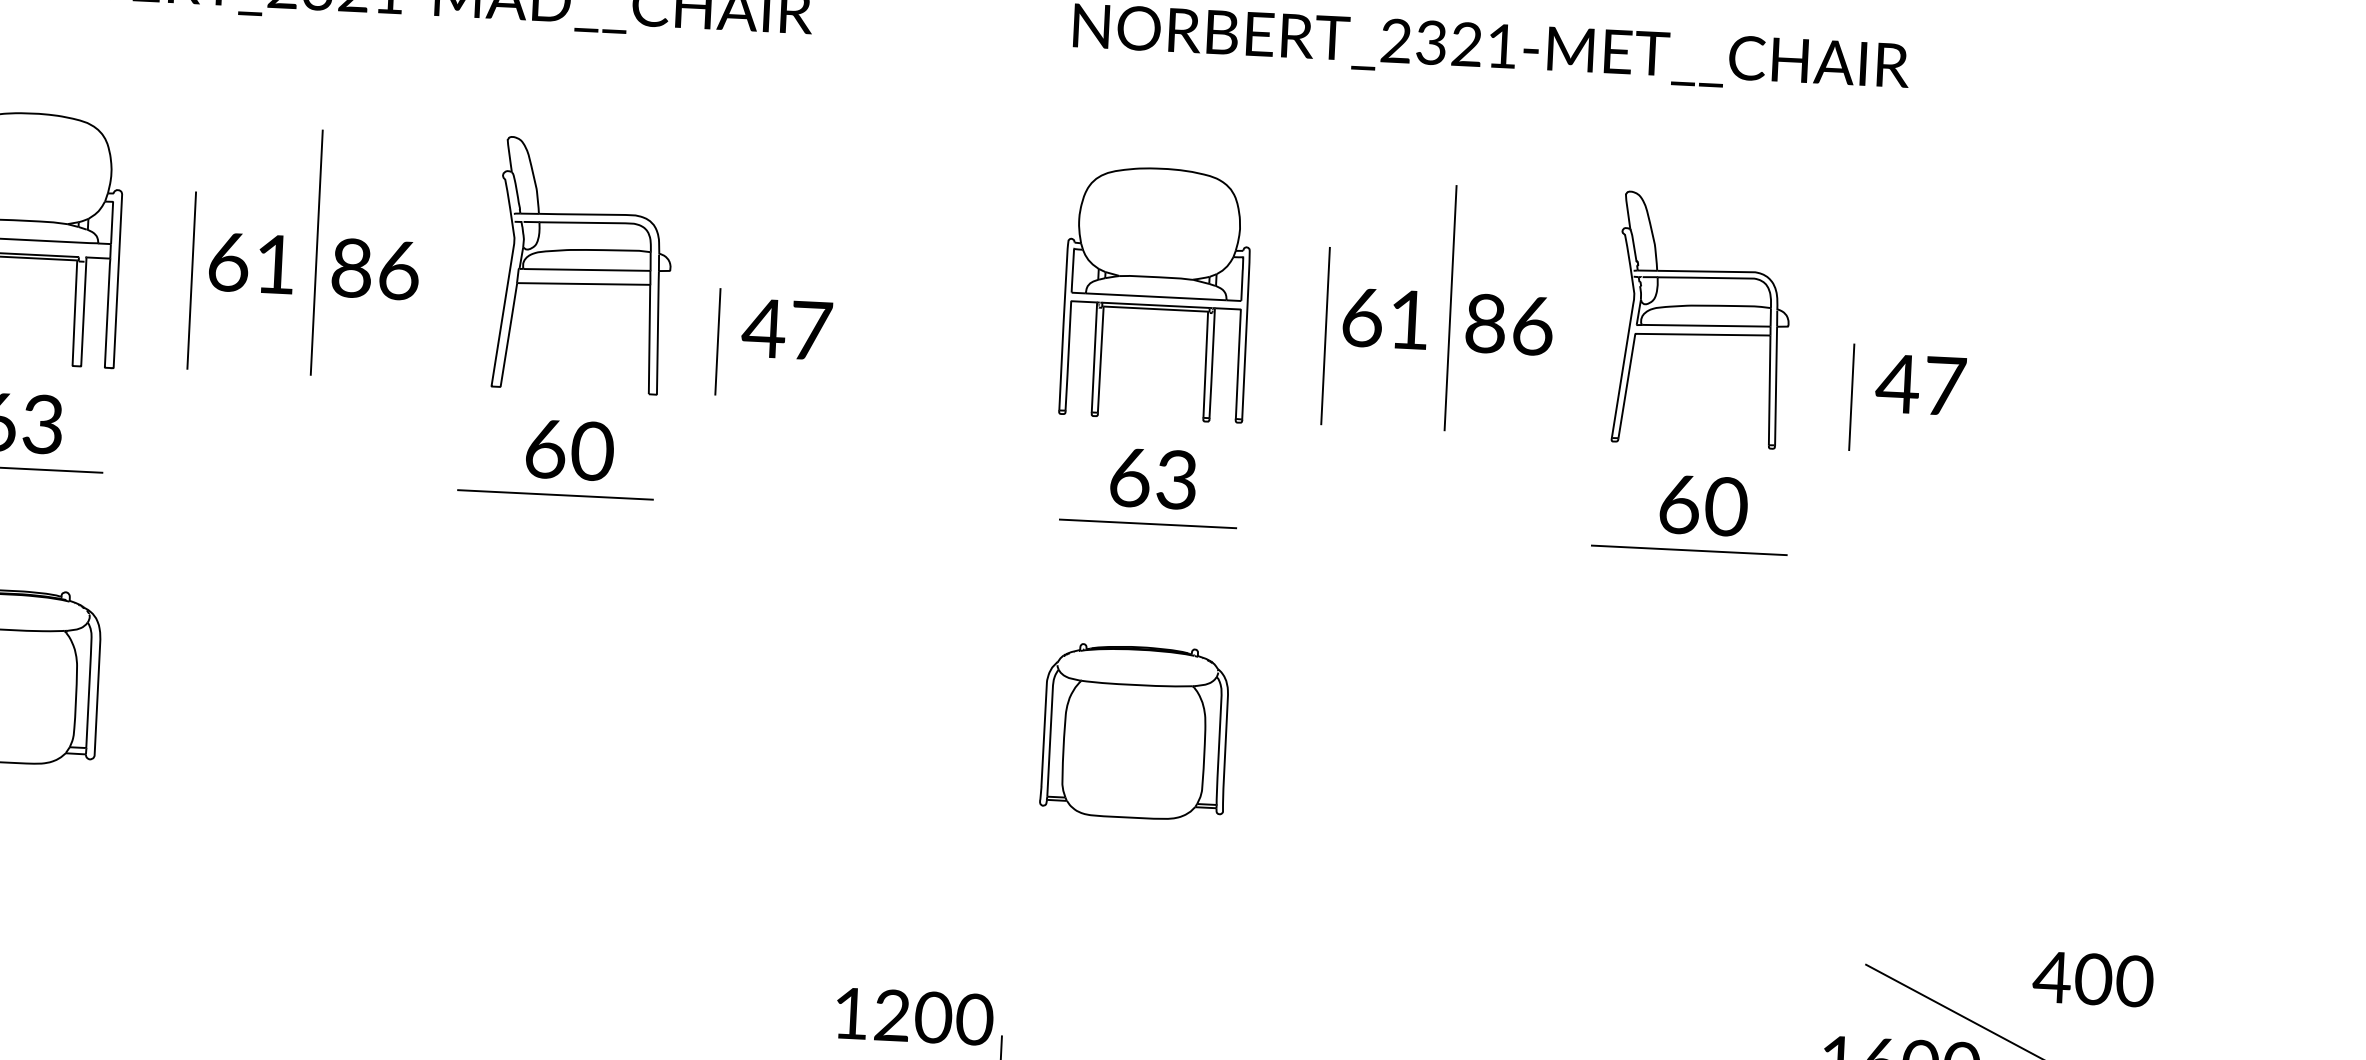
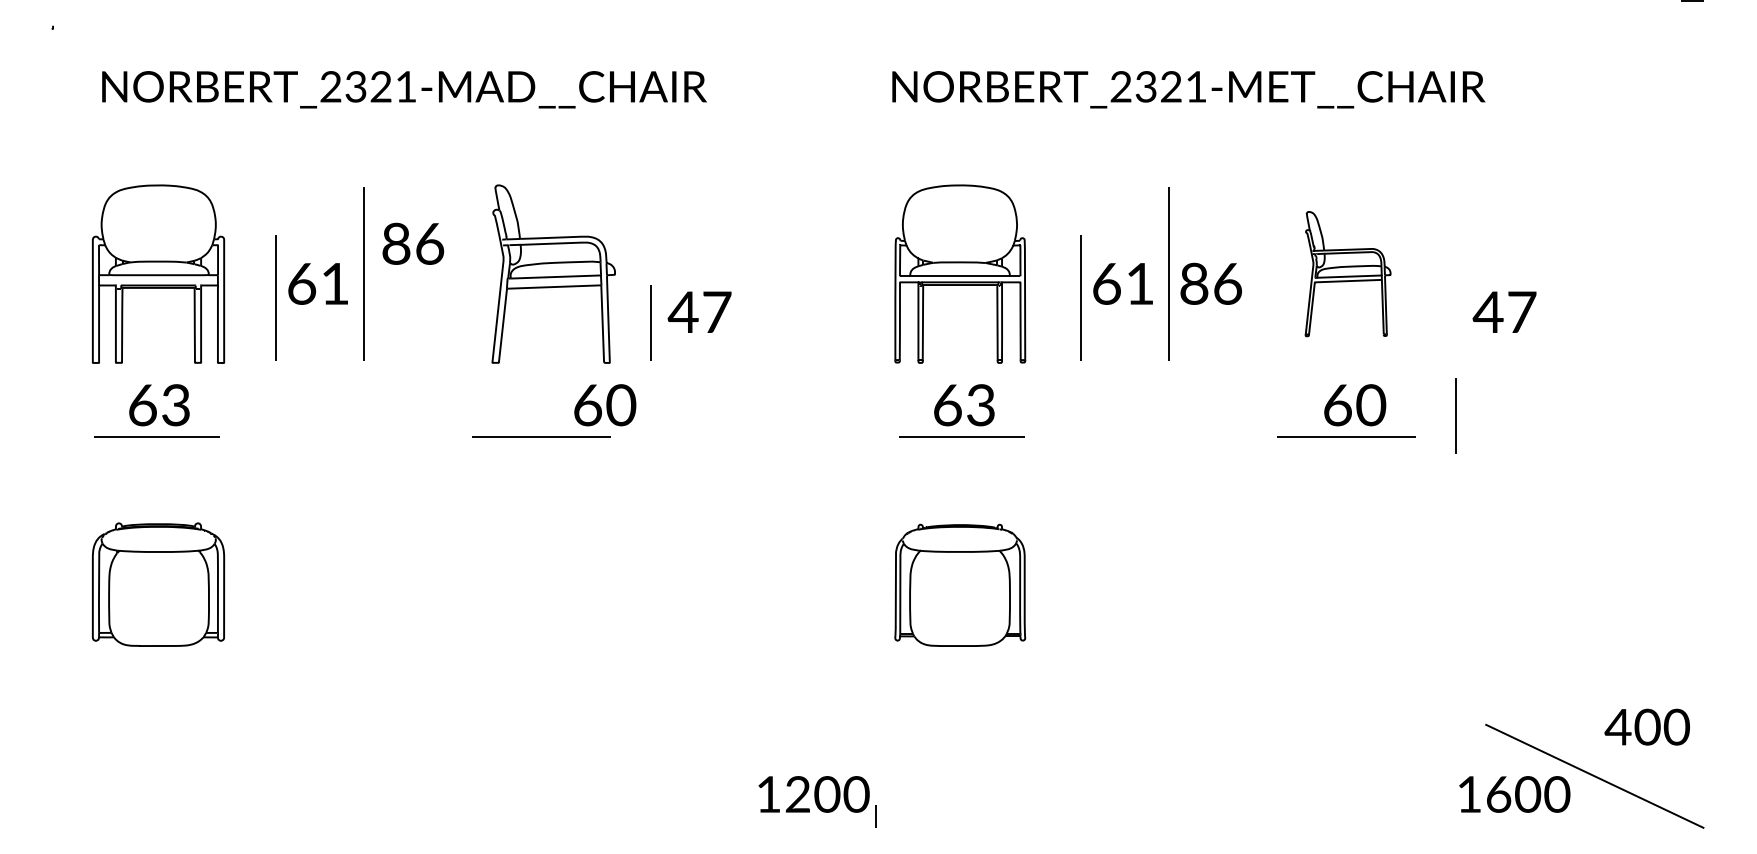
text: (375, 268) -> (413, 243), moved
part: (1702, 319) -> (1347, 273), size x0.7
line: (1850, 396) -> (1455, 415), moved
text: (570, 450) -> (605, 405), moved

